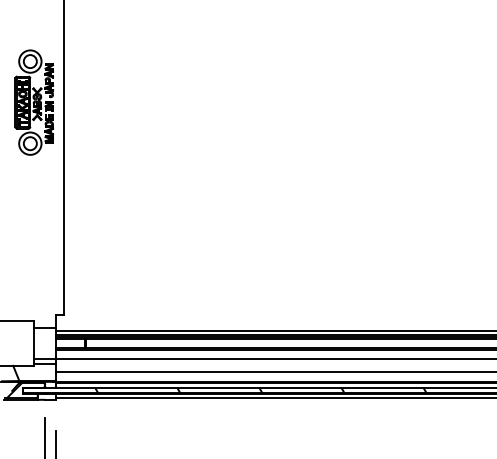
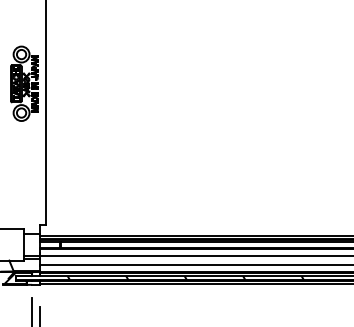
part: (33, 102) -> (23, 83), moved

